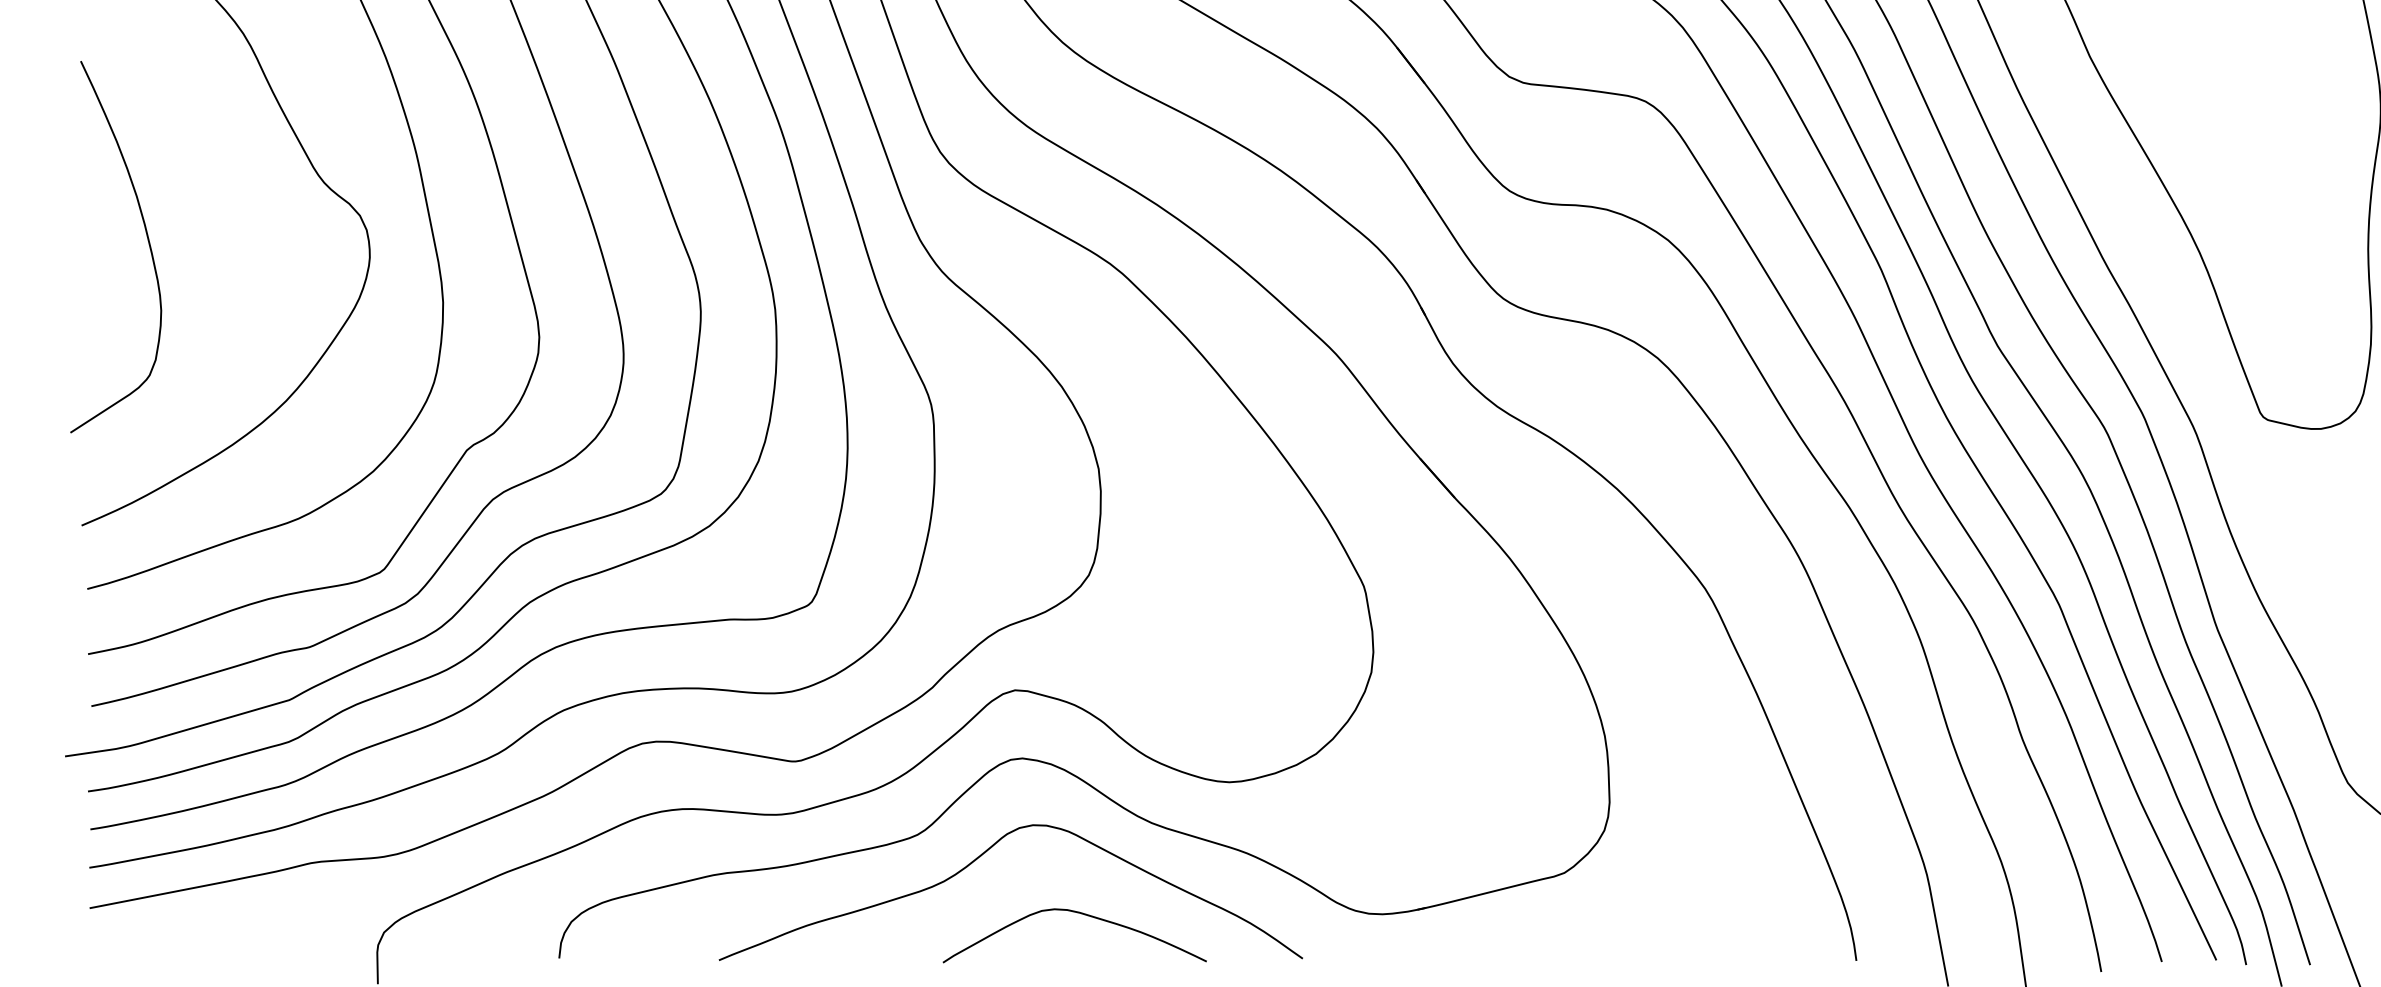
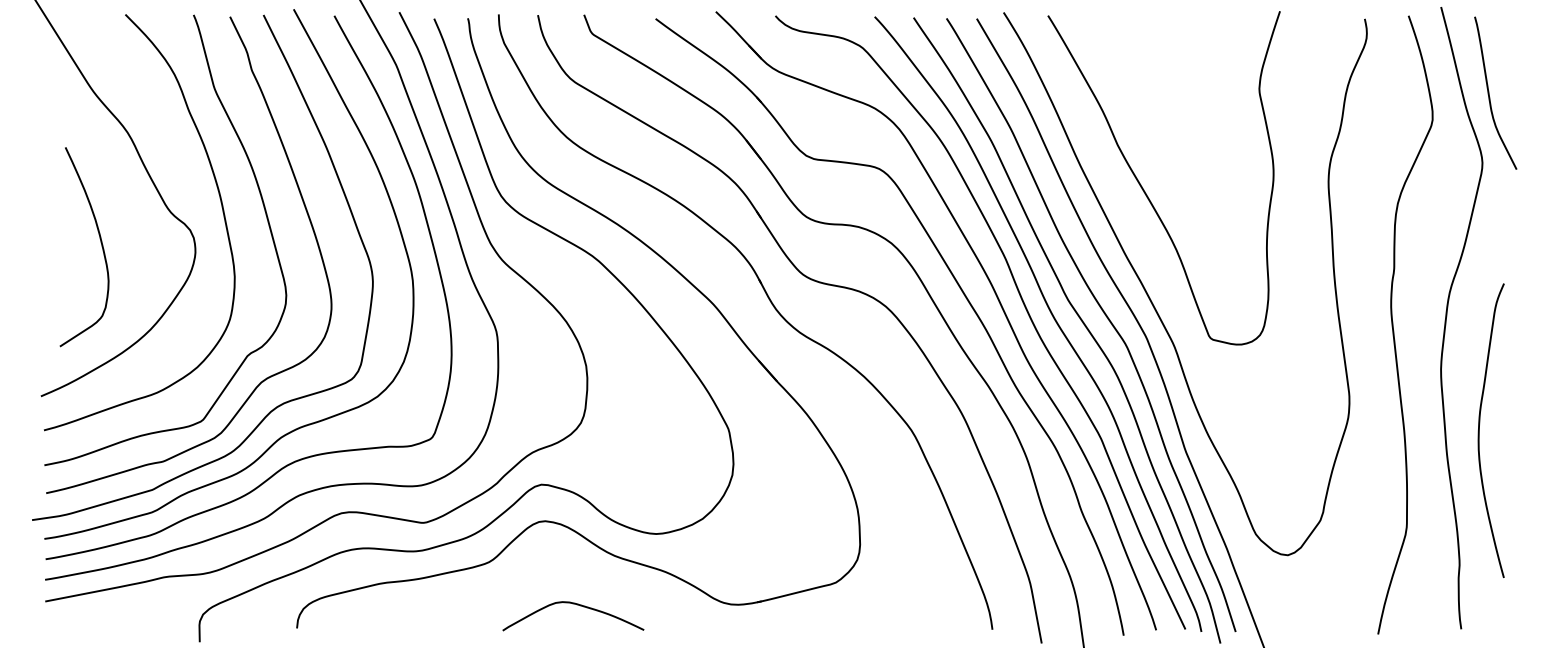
curve: (146, 238) -> (100, 242), moved
curve: (981, 857) -> (523, 574), removed

